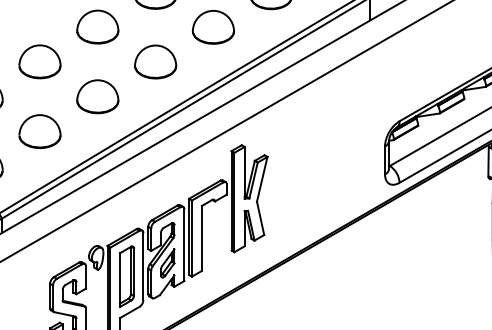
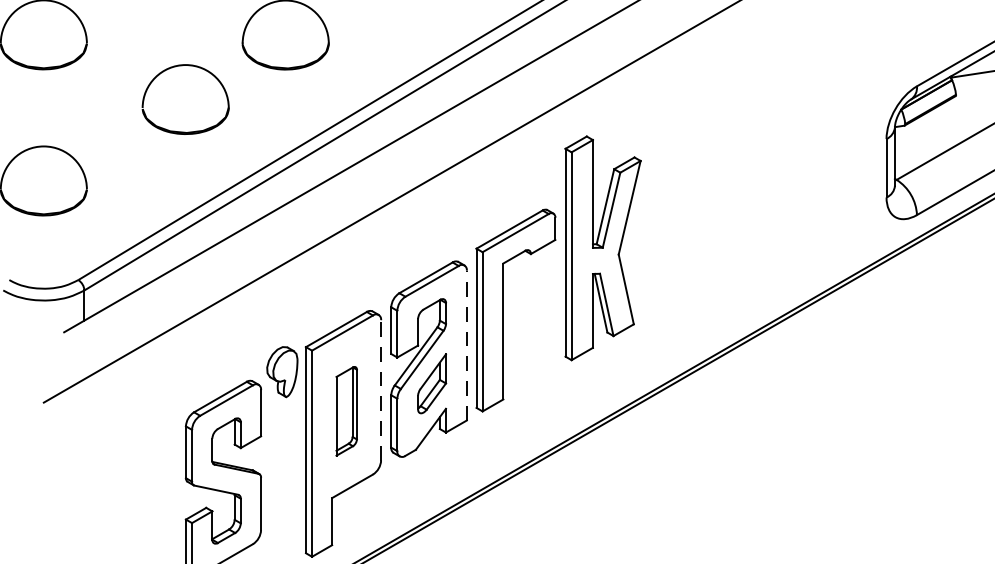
part: (39, 131) -> (184, 99), moved
line: (184, 245) -> (467, 346), solid -> dashed
line: (143, 266) -> (381, 390), solid -> dashed
part: (126, 276) -> (345, 411), size x0.7

